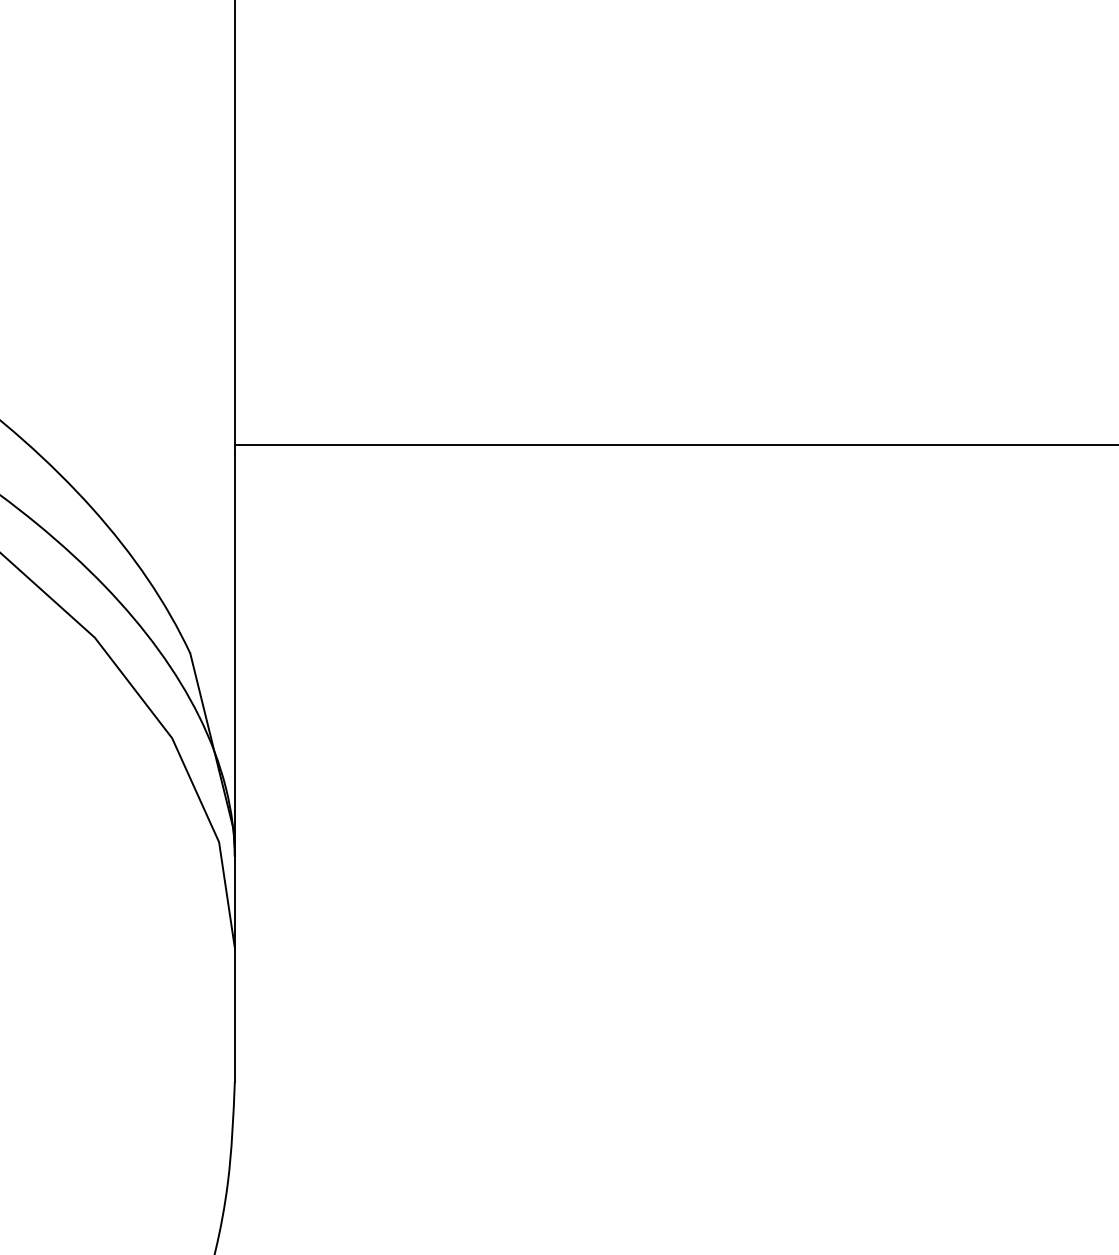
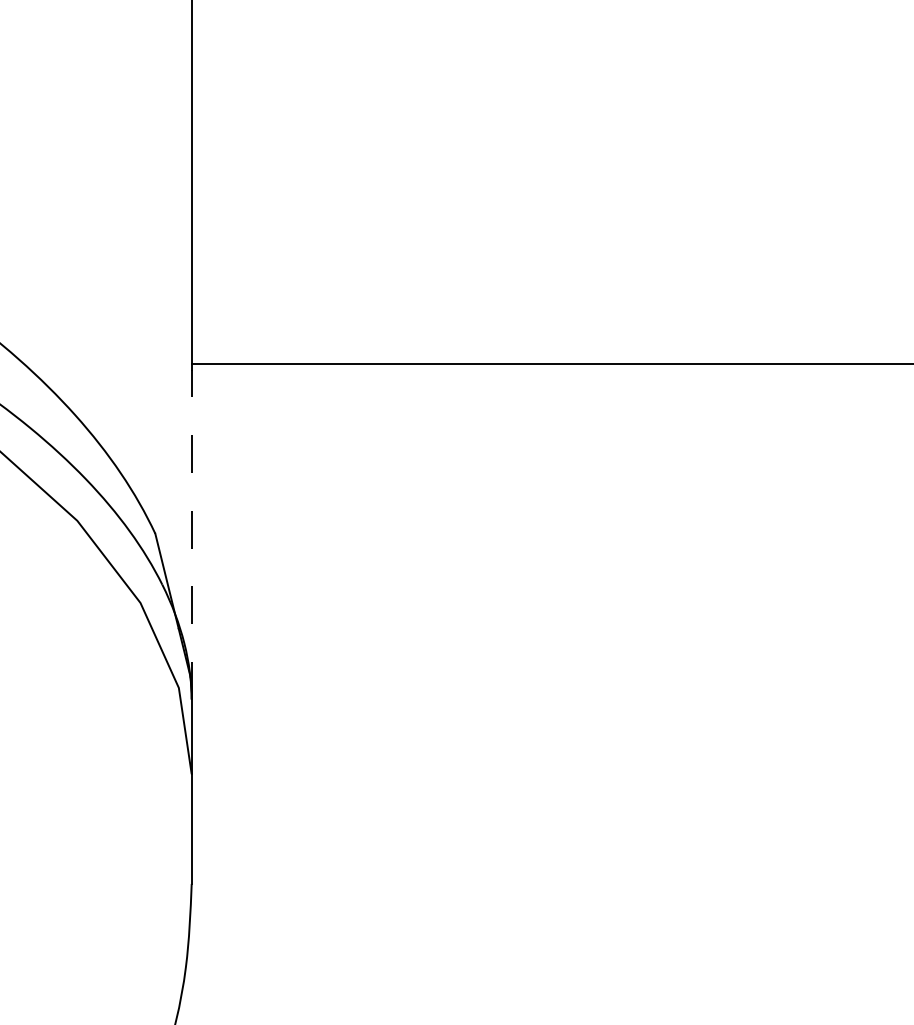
line: (234, 654) -> (191, 534), solid -> dashed

